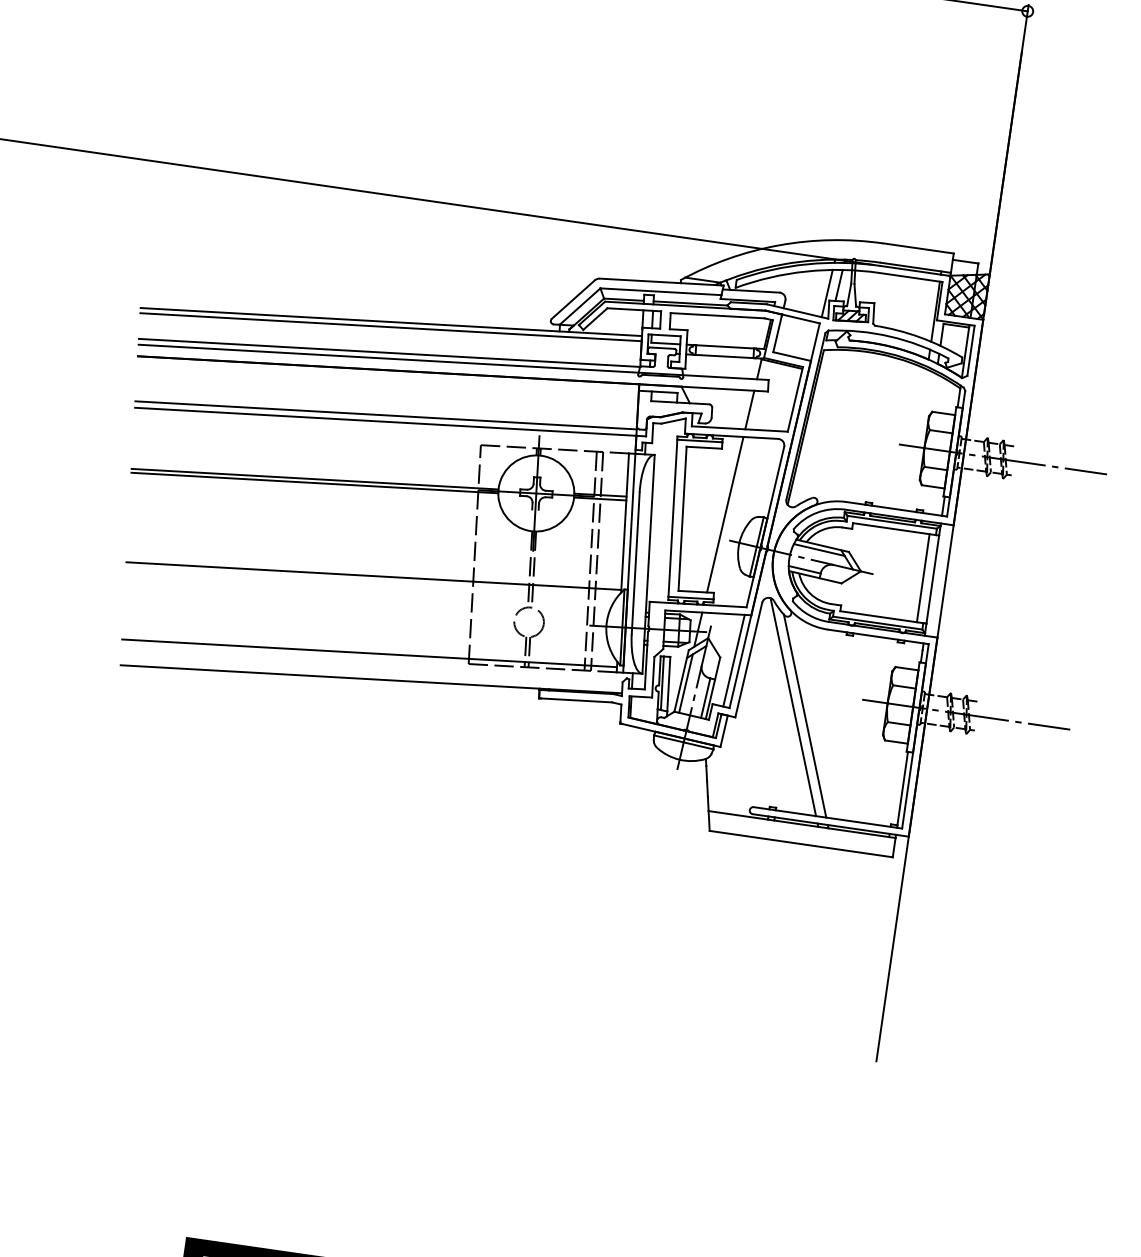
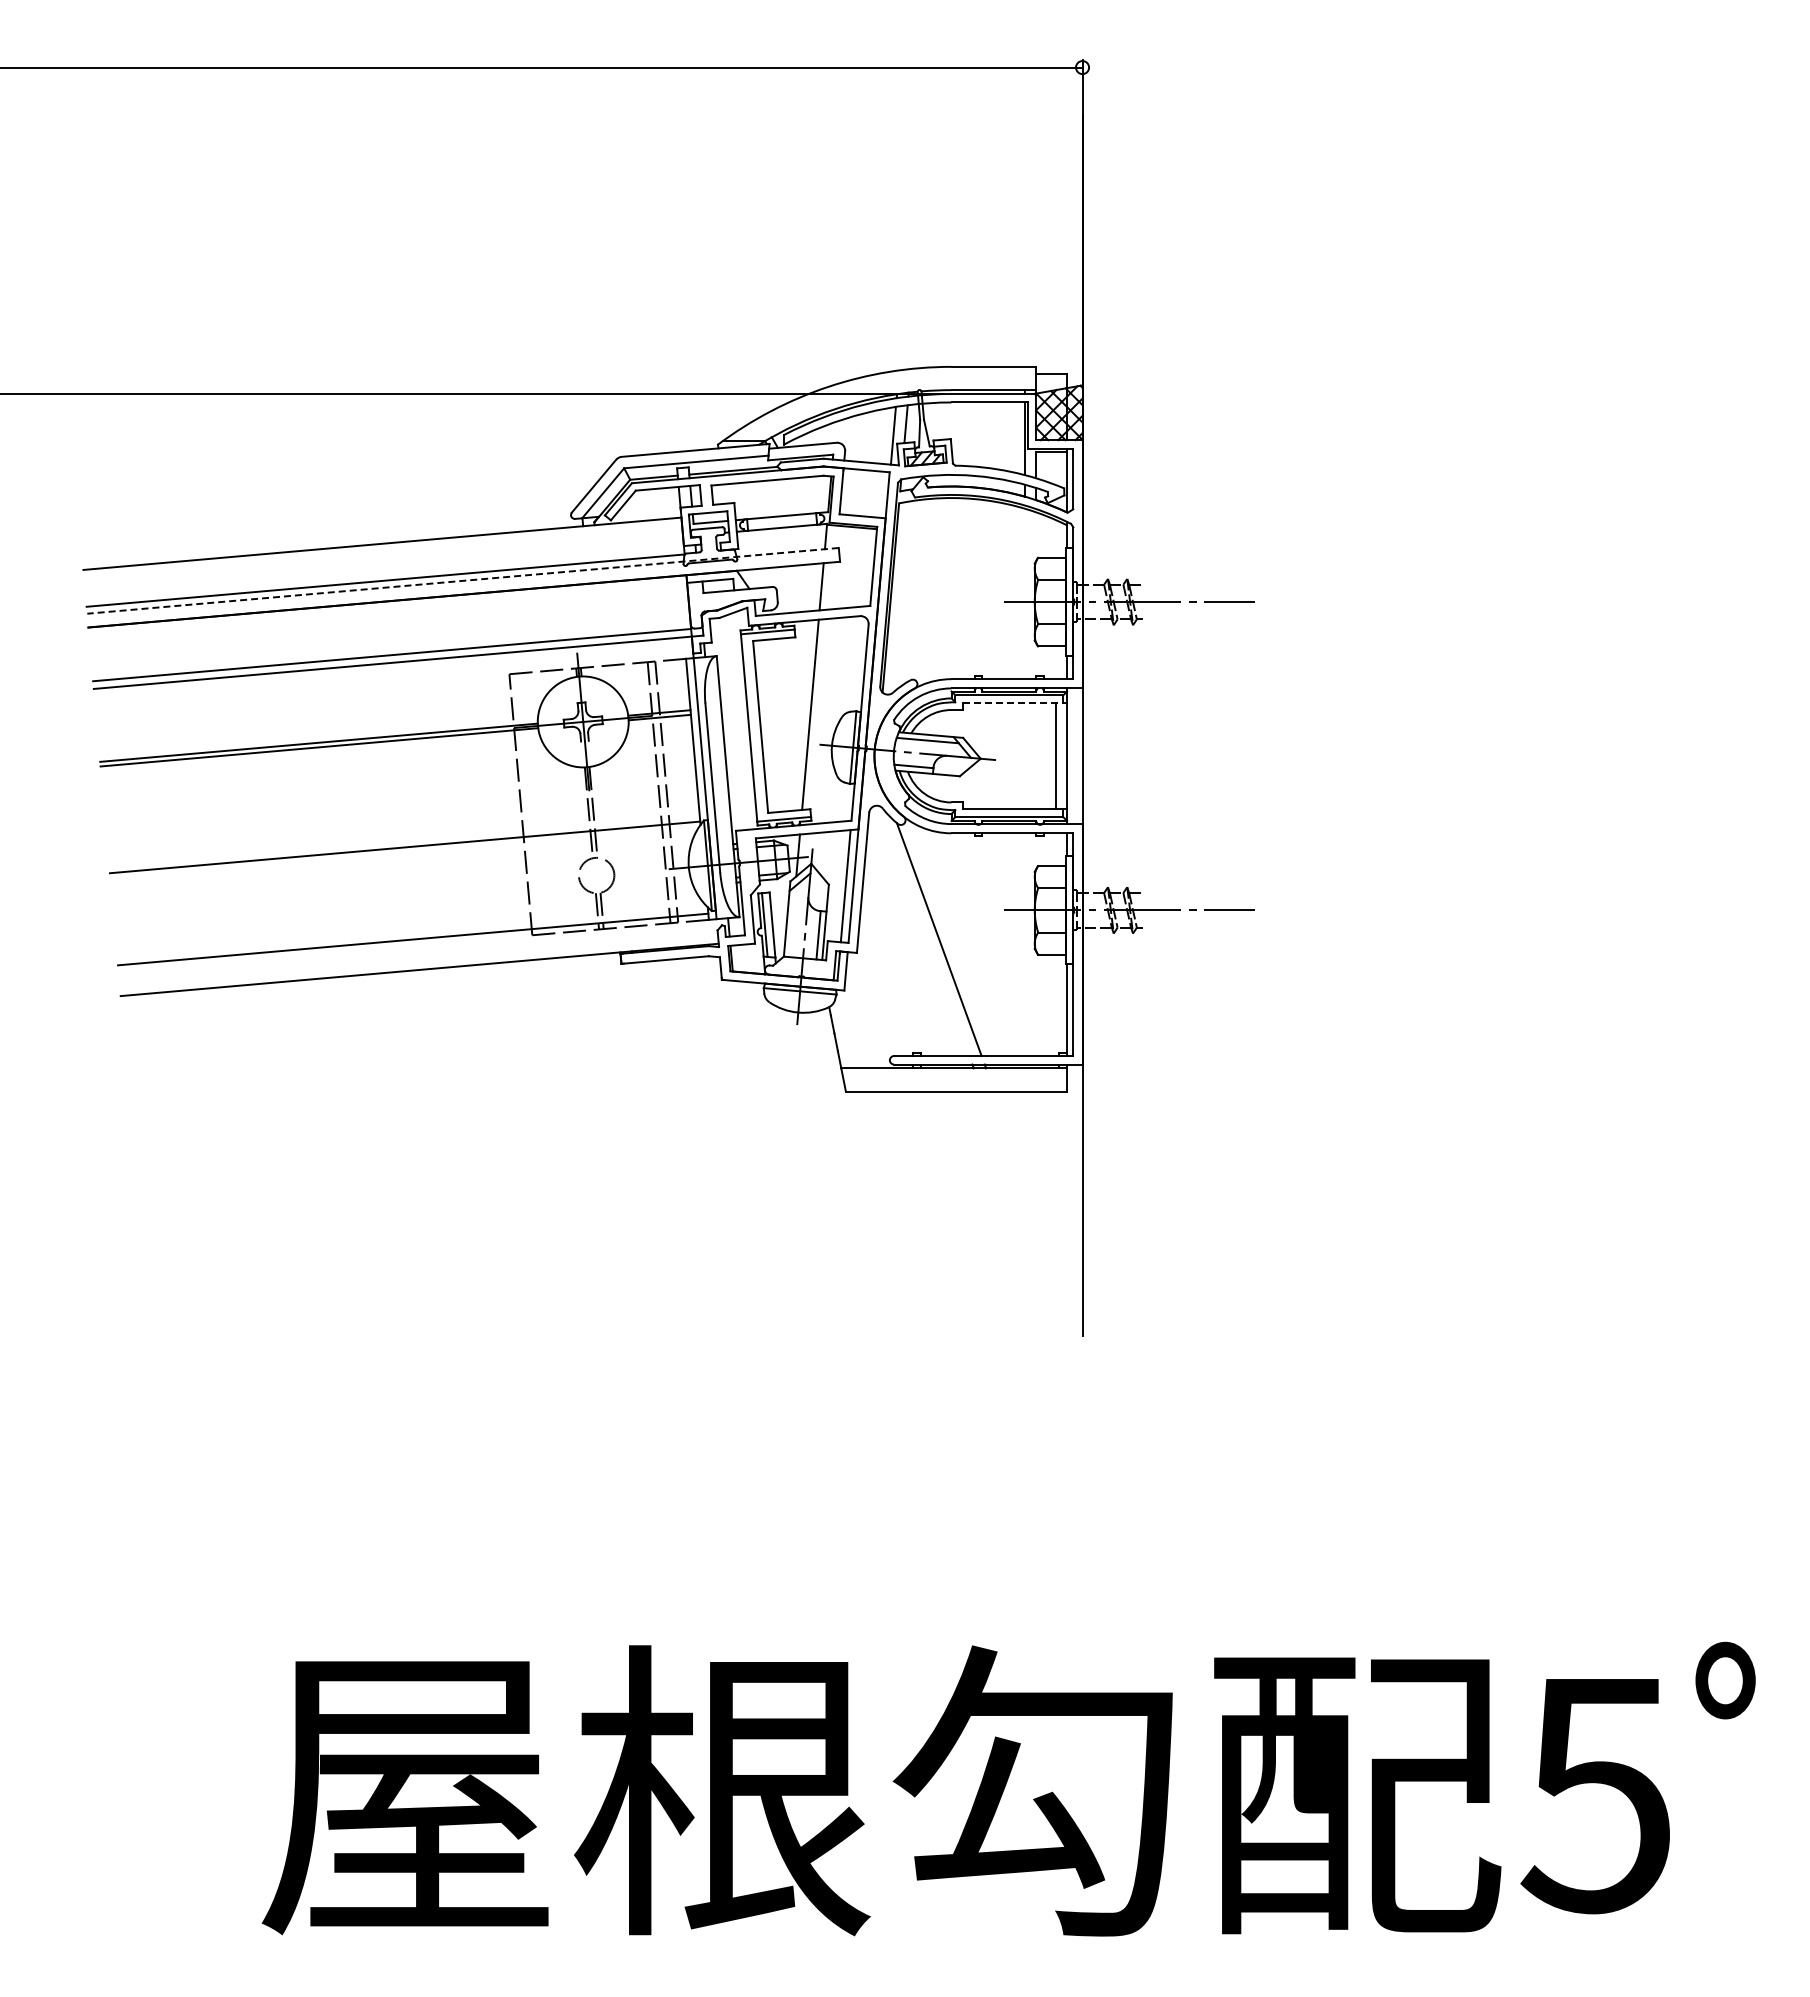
line: (390, 326) -> (382, 549), removed
line: (453, 361) -> (462, 580), solid -> dashed
line: (894, 529) -> (1013, 703), solid -> dashed
line: (685, 683) -> (792, 921), removed
line: (793, 706) -> (923, 930), removed

